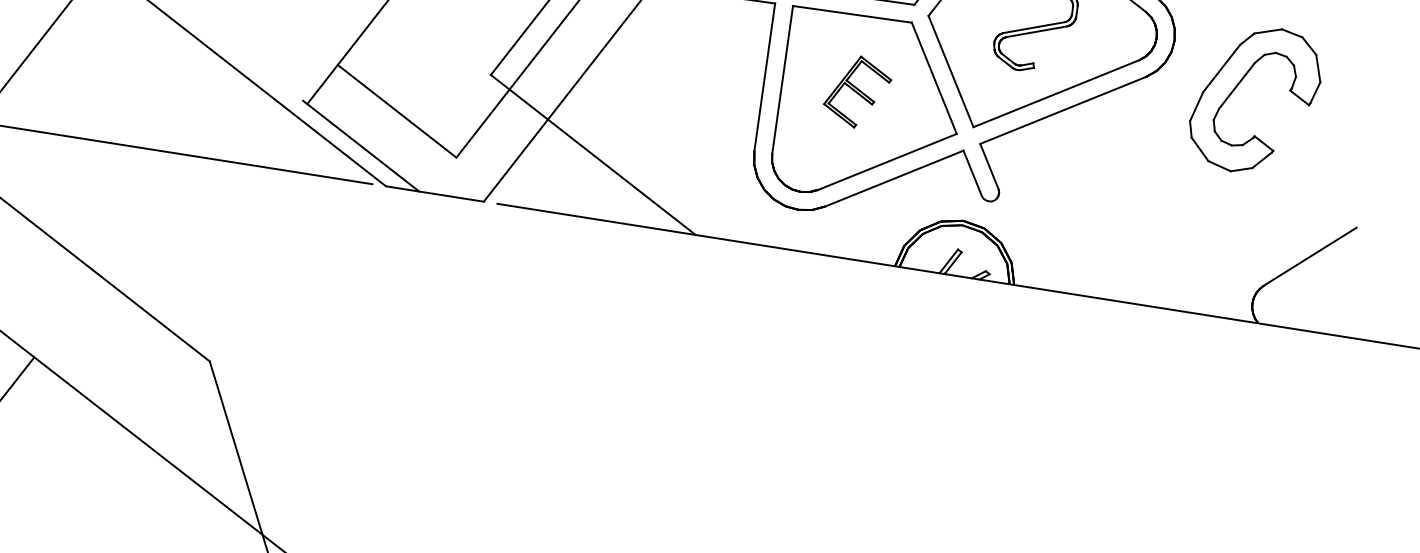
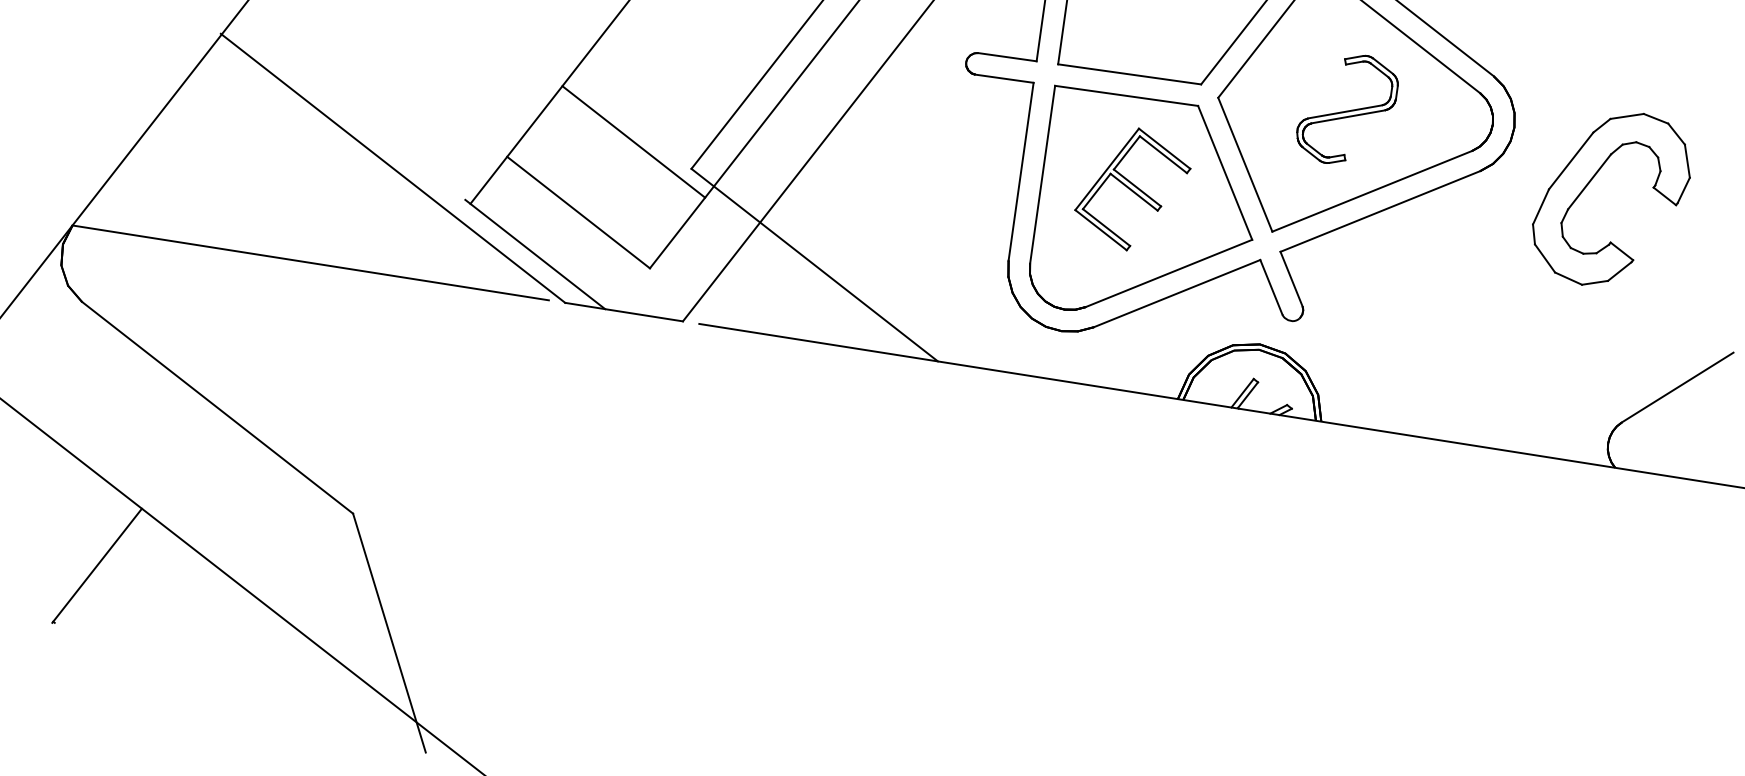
line: (442, 52) -> (633, 141), added
part: (857, 92) -> (1132, 189), size x1.43

